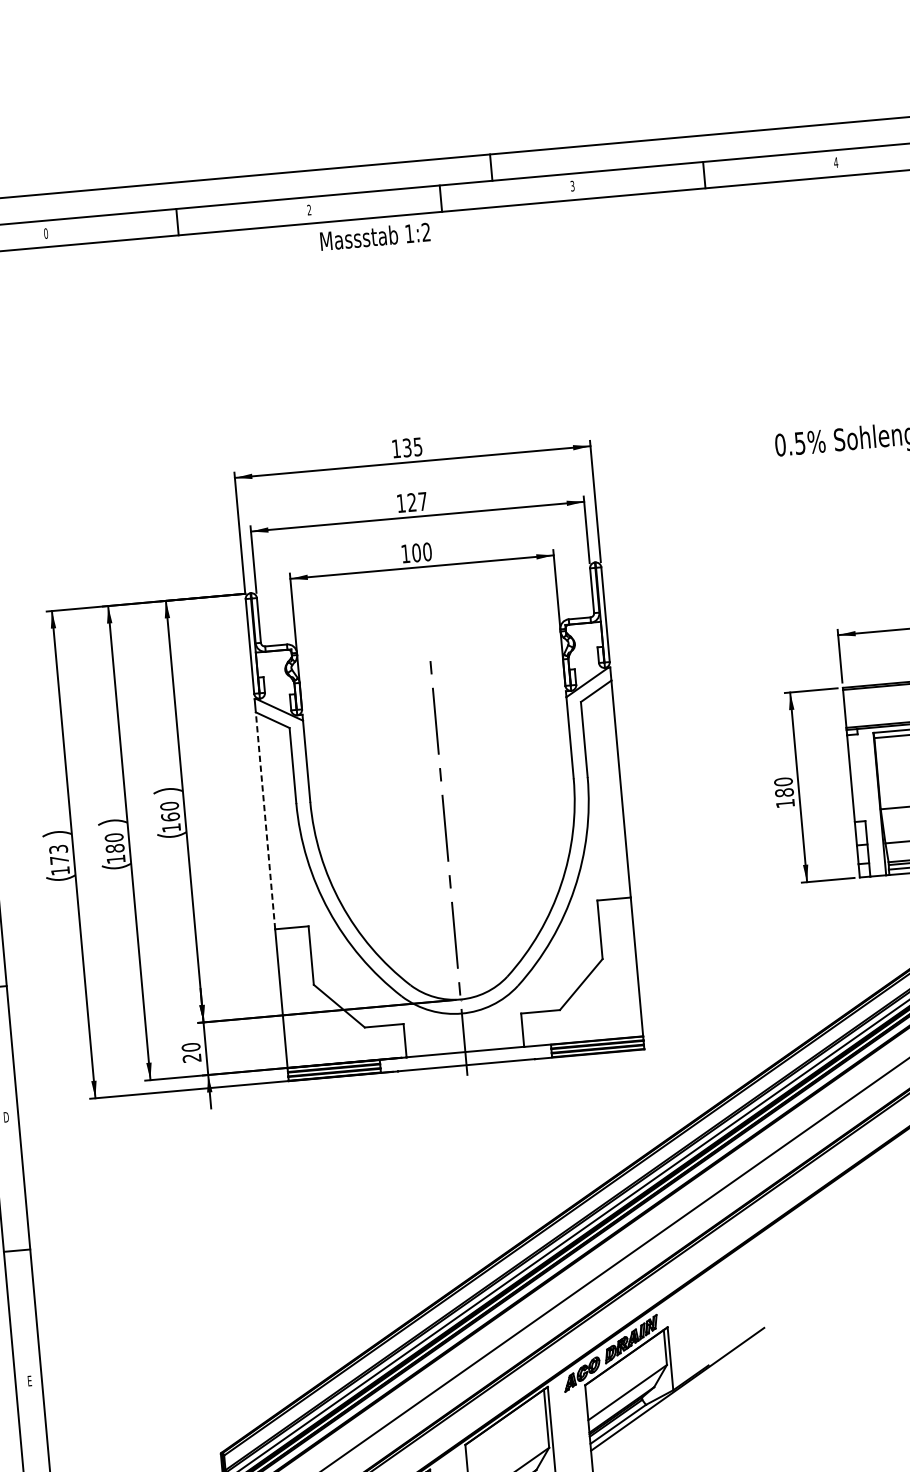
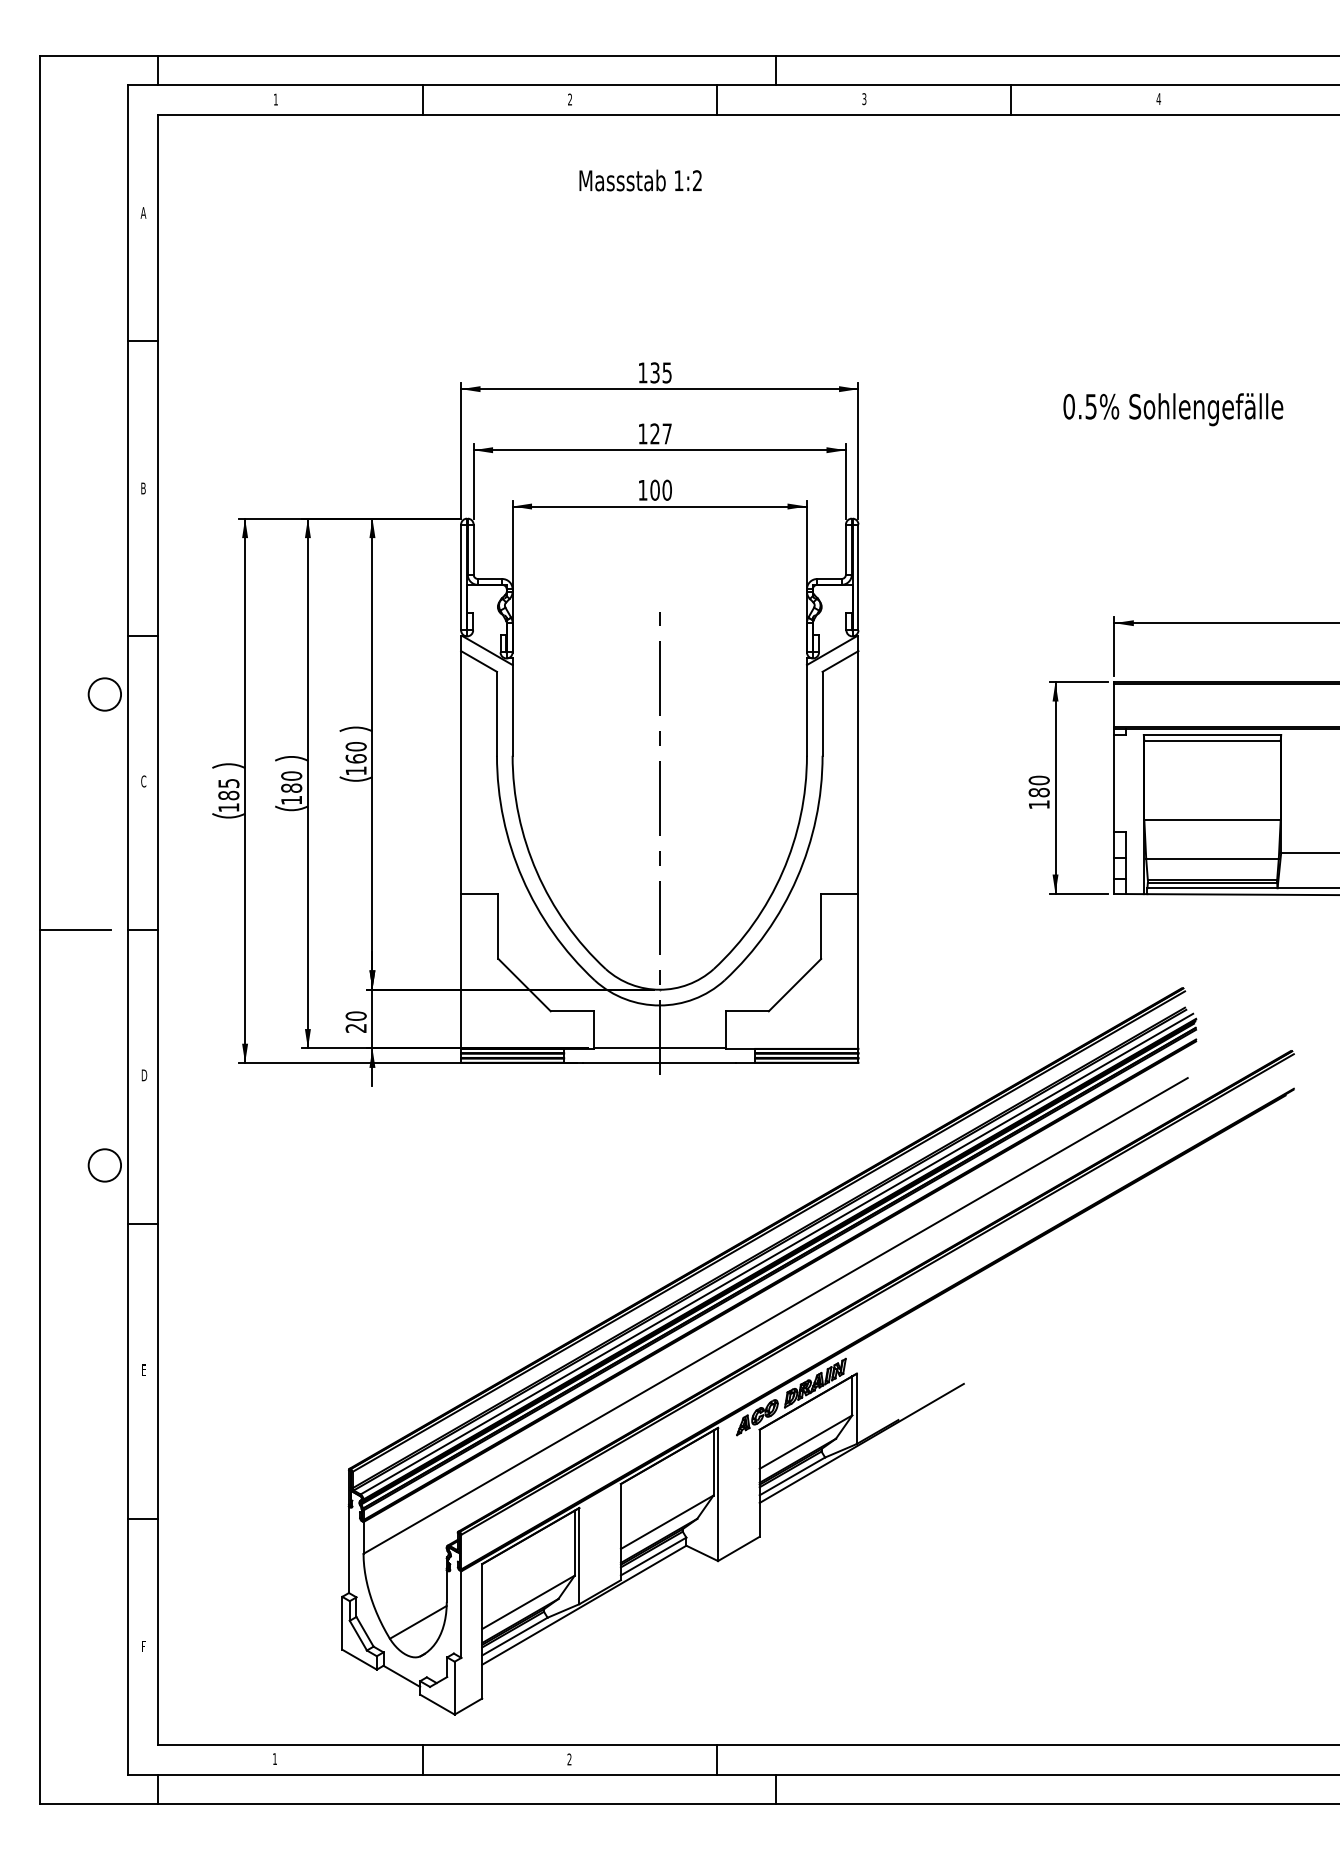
text: (45, 233) -> (275, 99), 0 -> 1
text: (375, 236) -> (640, 180), moved
line: (265, 820) -> (461, 771), dashed -> solid
text: (58, 854) -> (228, 789), 173 -> 185

